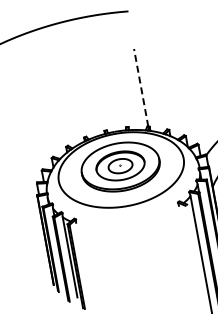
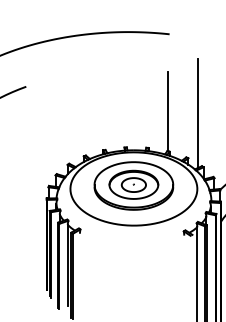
line: (170, 84) -> (197, 113), added
line: (141, 87) -> (168, 111), dashed -> solid

